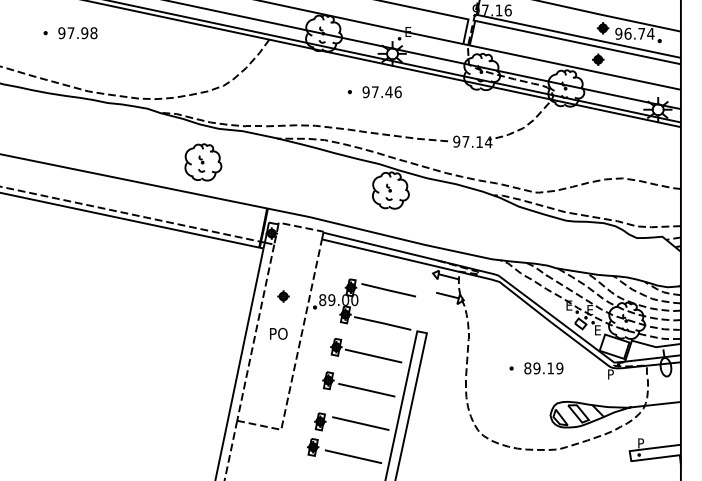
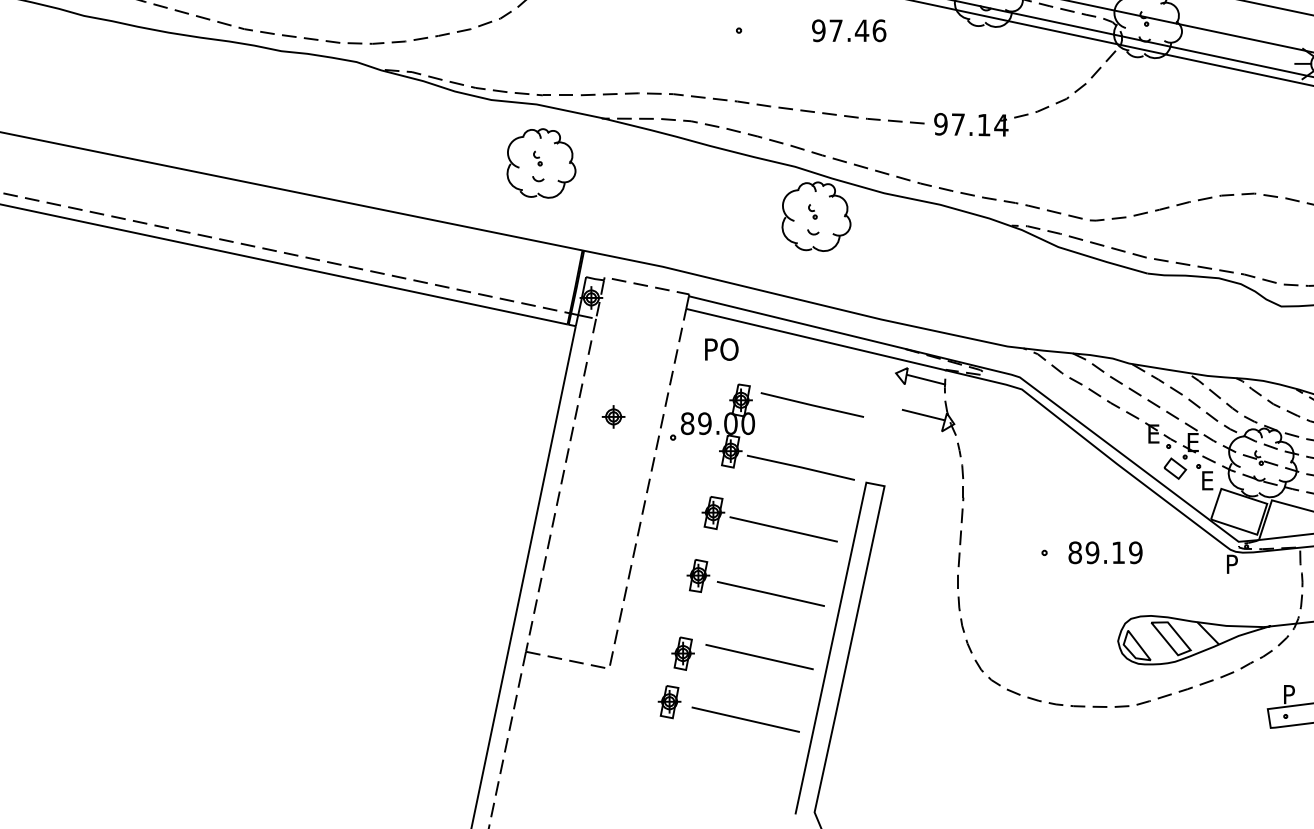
text: (381, 92) -> (847, 31), moved
part: (203, 162) -> (541, 163), moved
text: (278, 333) -> (721, 348), moved

